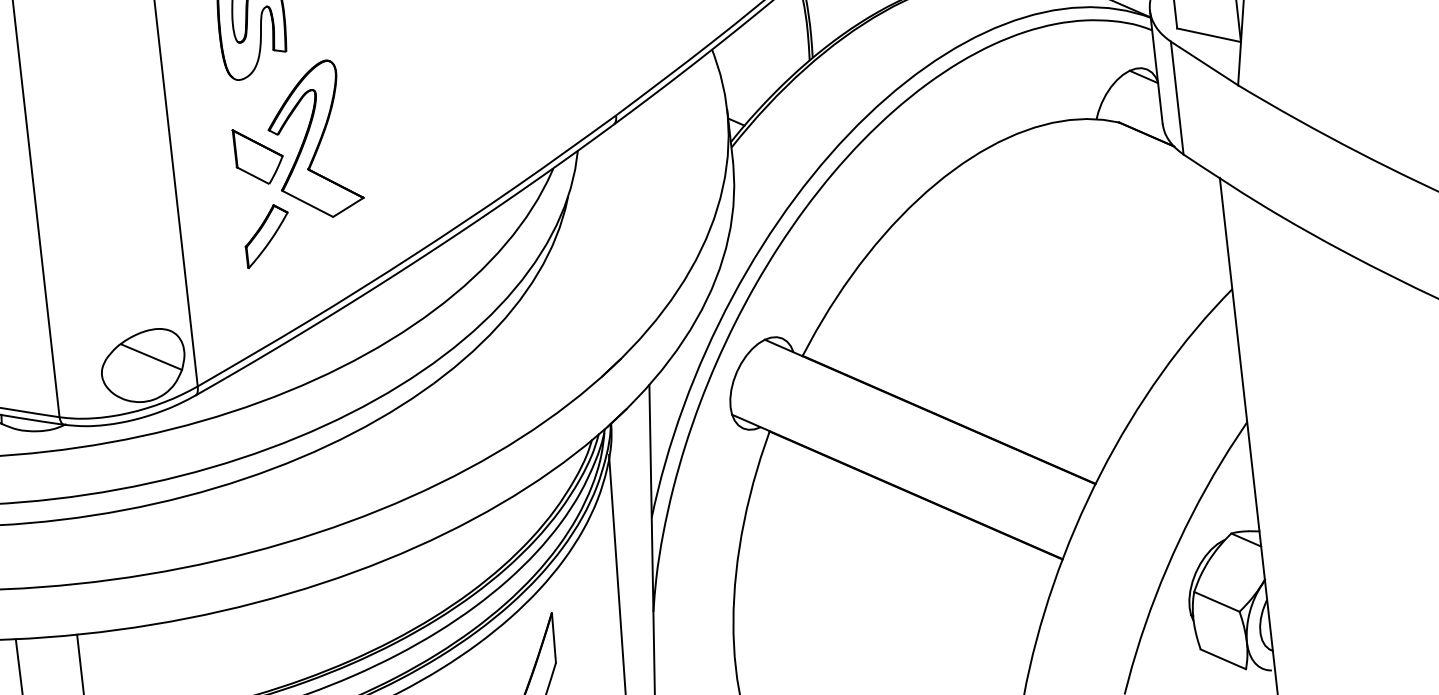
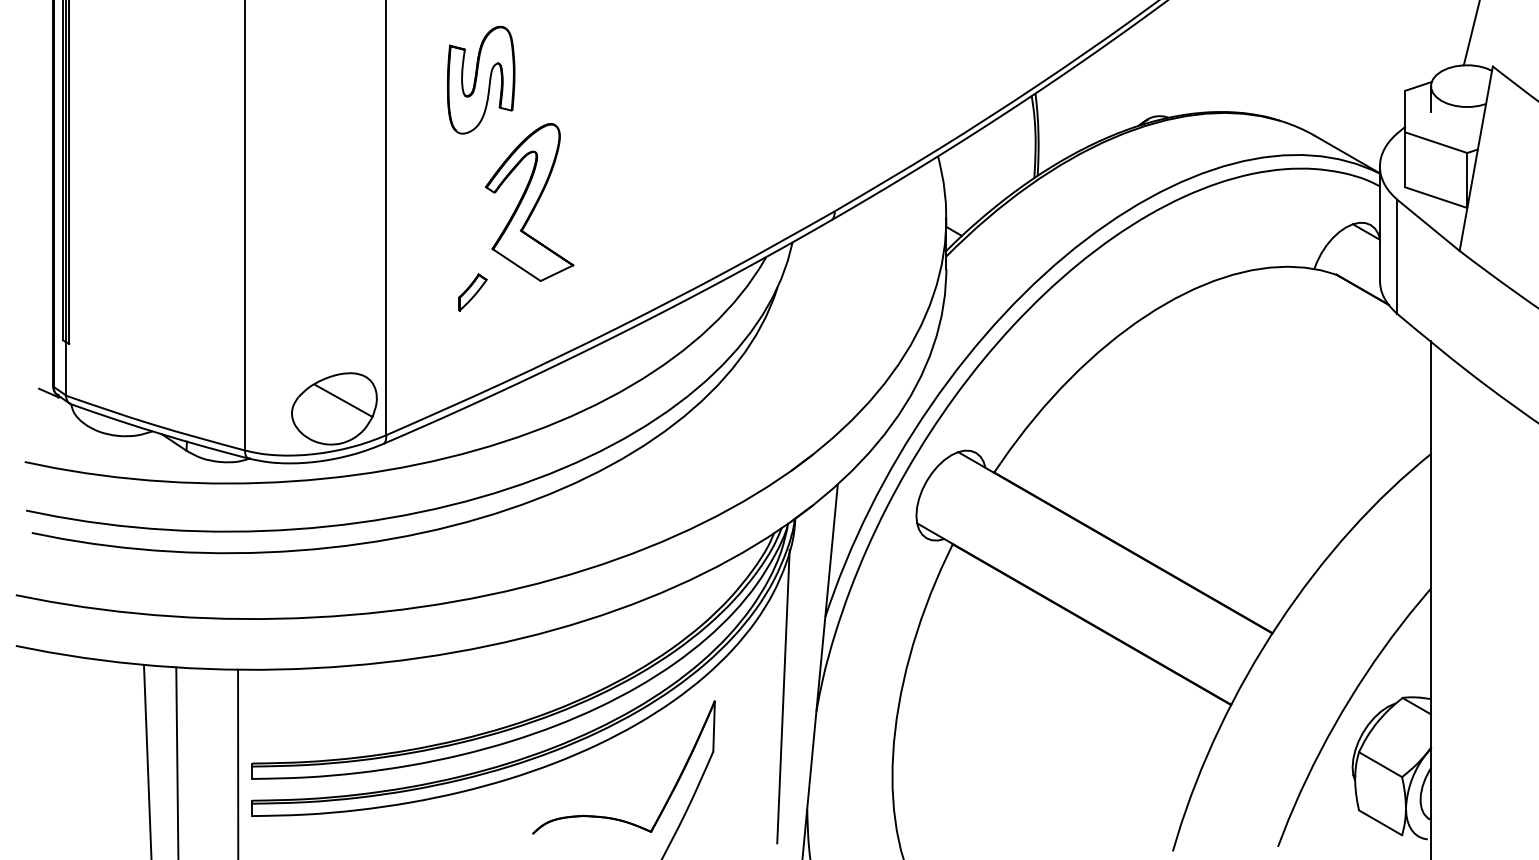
part: (259, 155) -> (473, 211), removed
part: (267, 235) -> (472, 292), size x0.6

